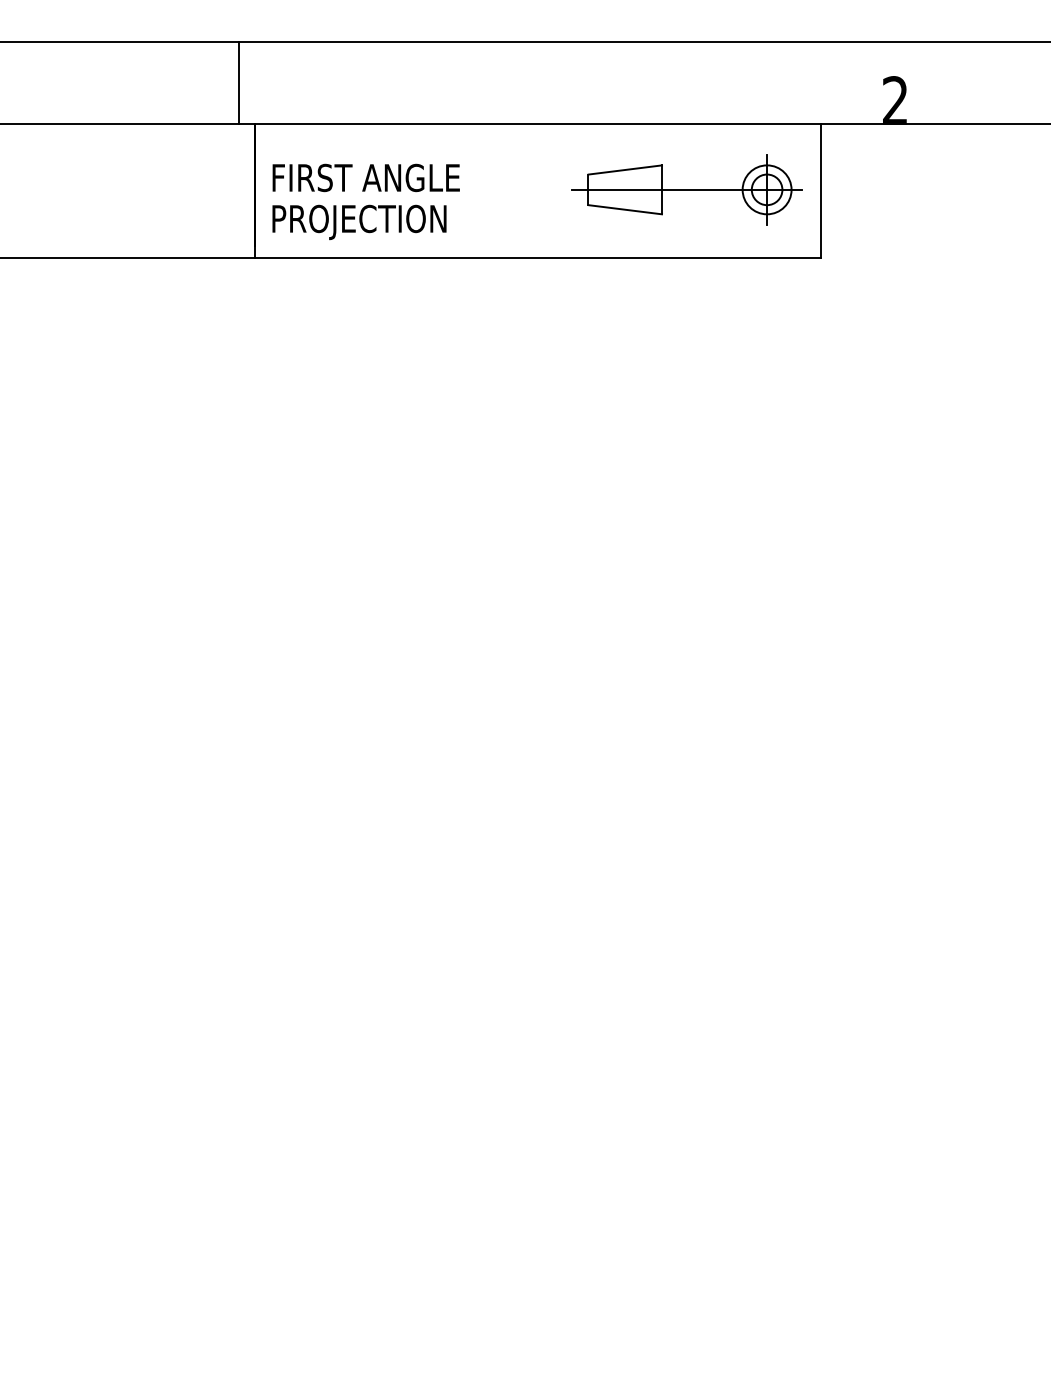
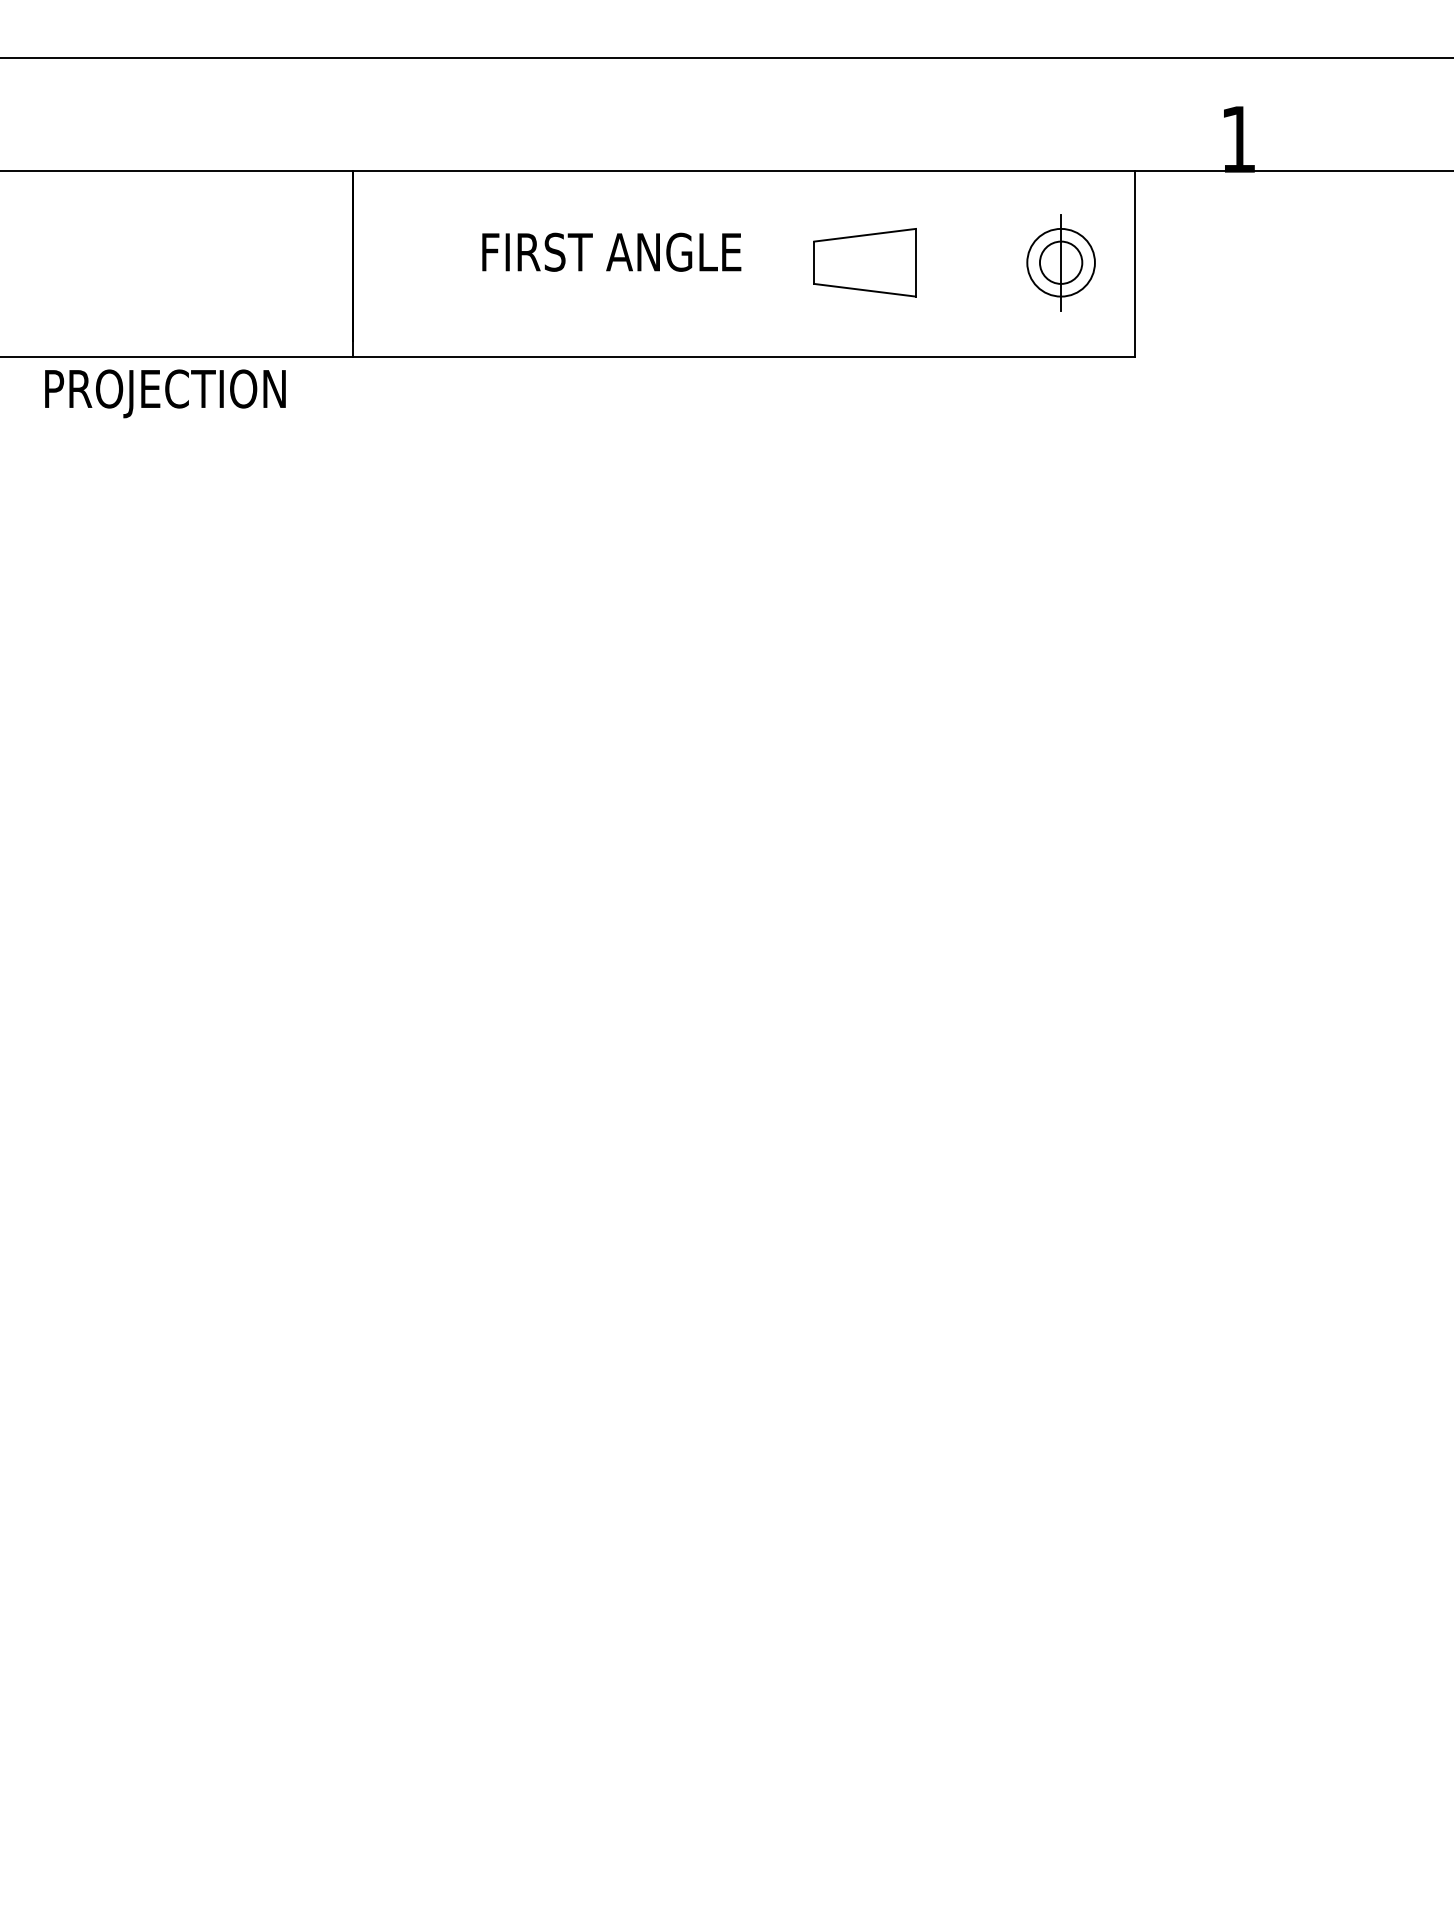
line: (238, 82) -> (330, 114), removed
text: (894, 100) -> (1237, 138), 2 -> 1
text: (366, 177) -> (611, 251), moved
line: (686, 189) -> (949, 262), removed
text: (359, 222) -> (165, 393), moved

